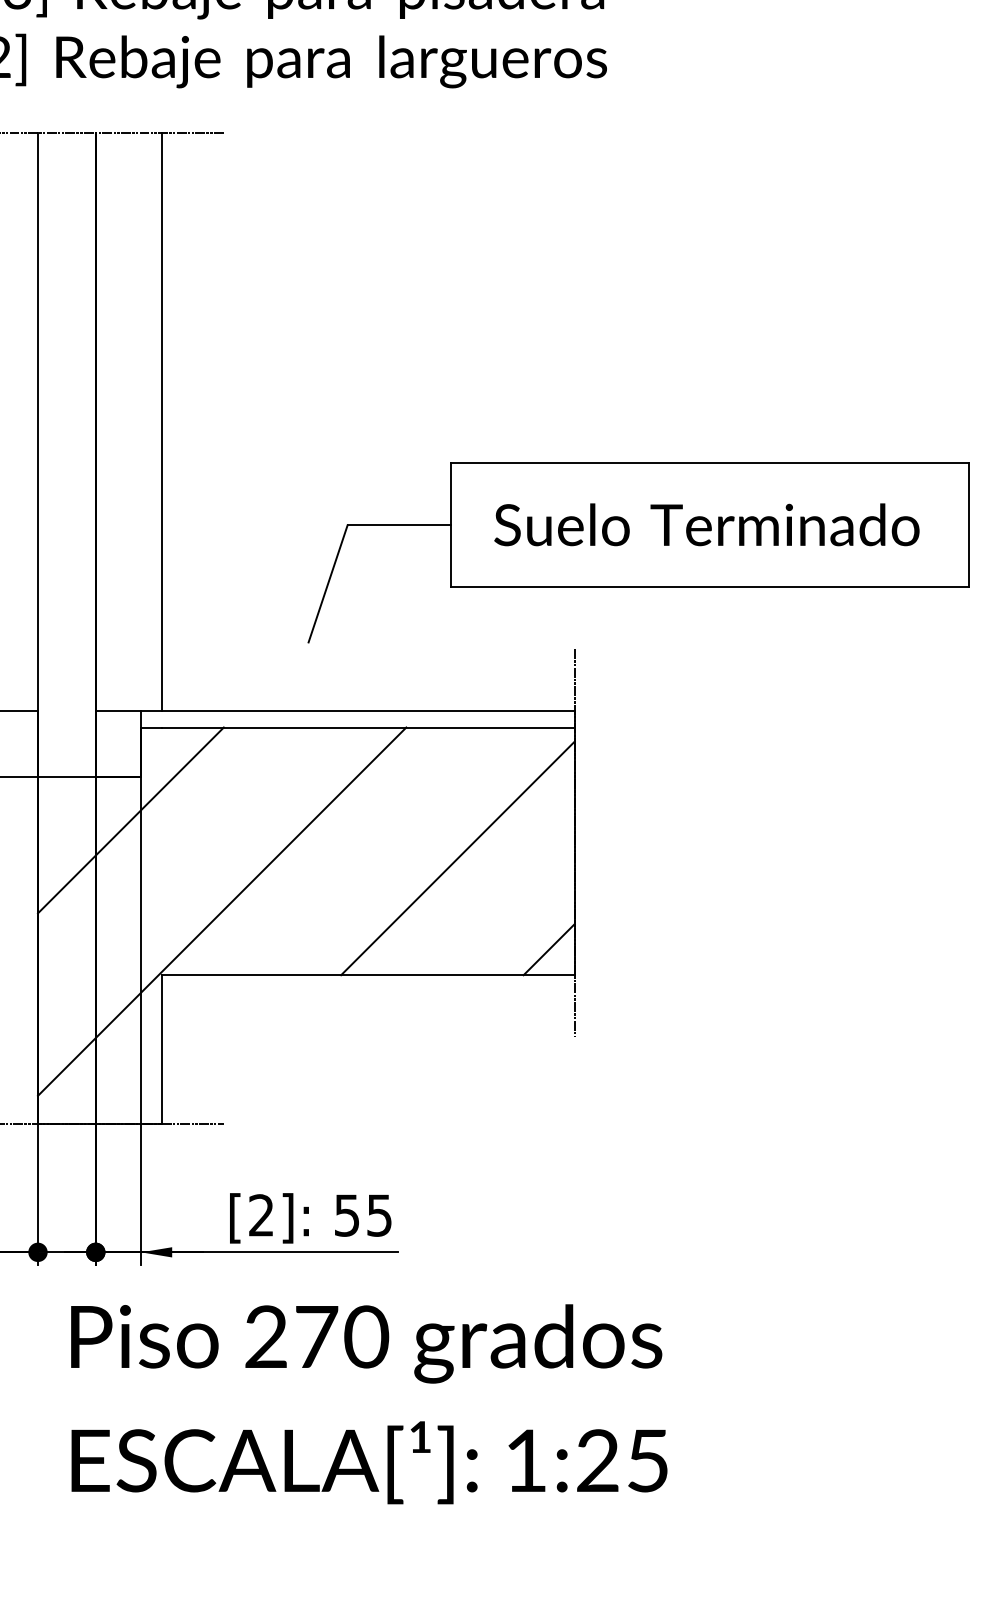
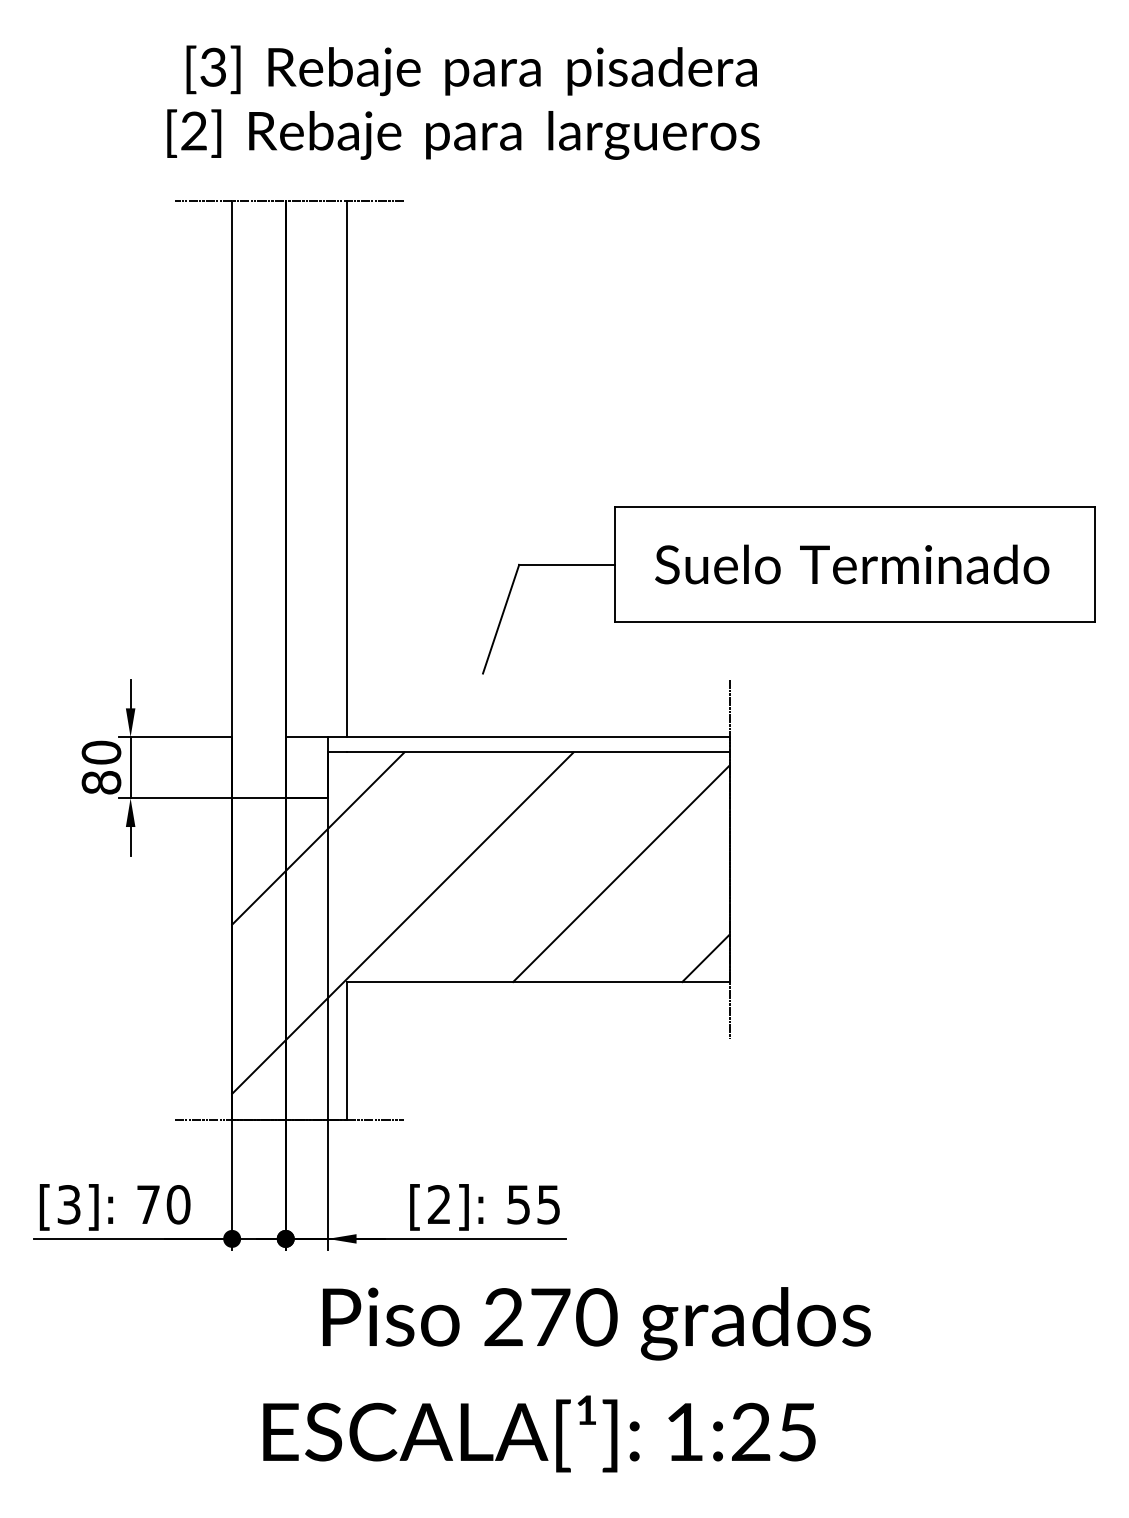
text: (366, 1343) -> (596, 1323), moved

